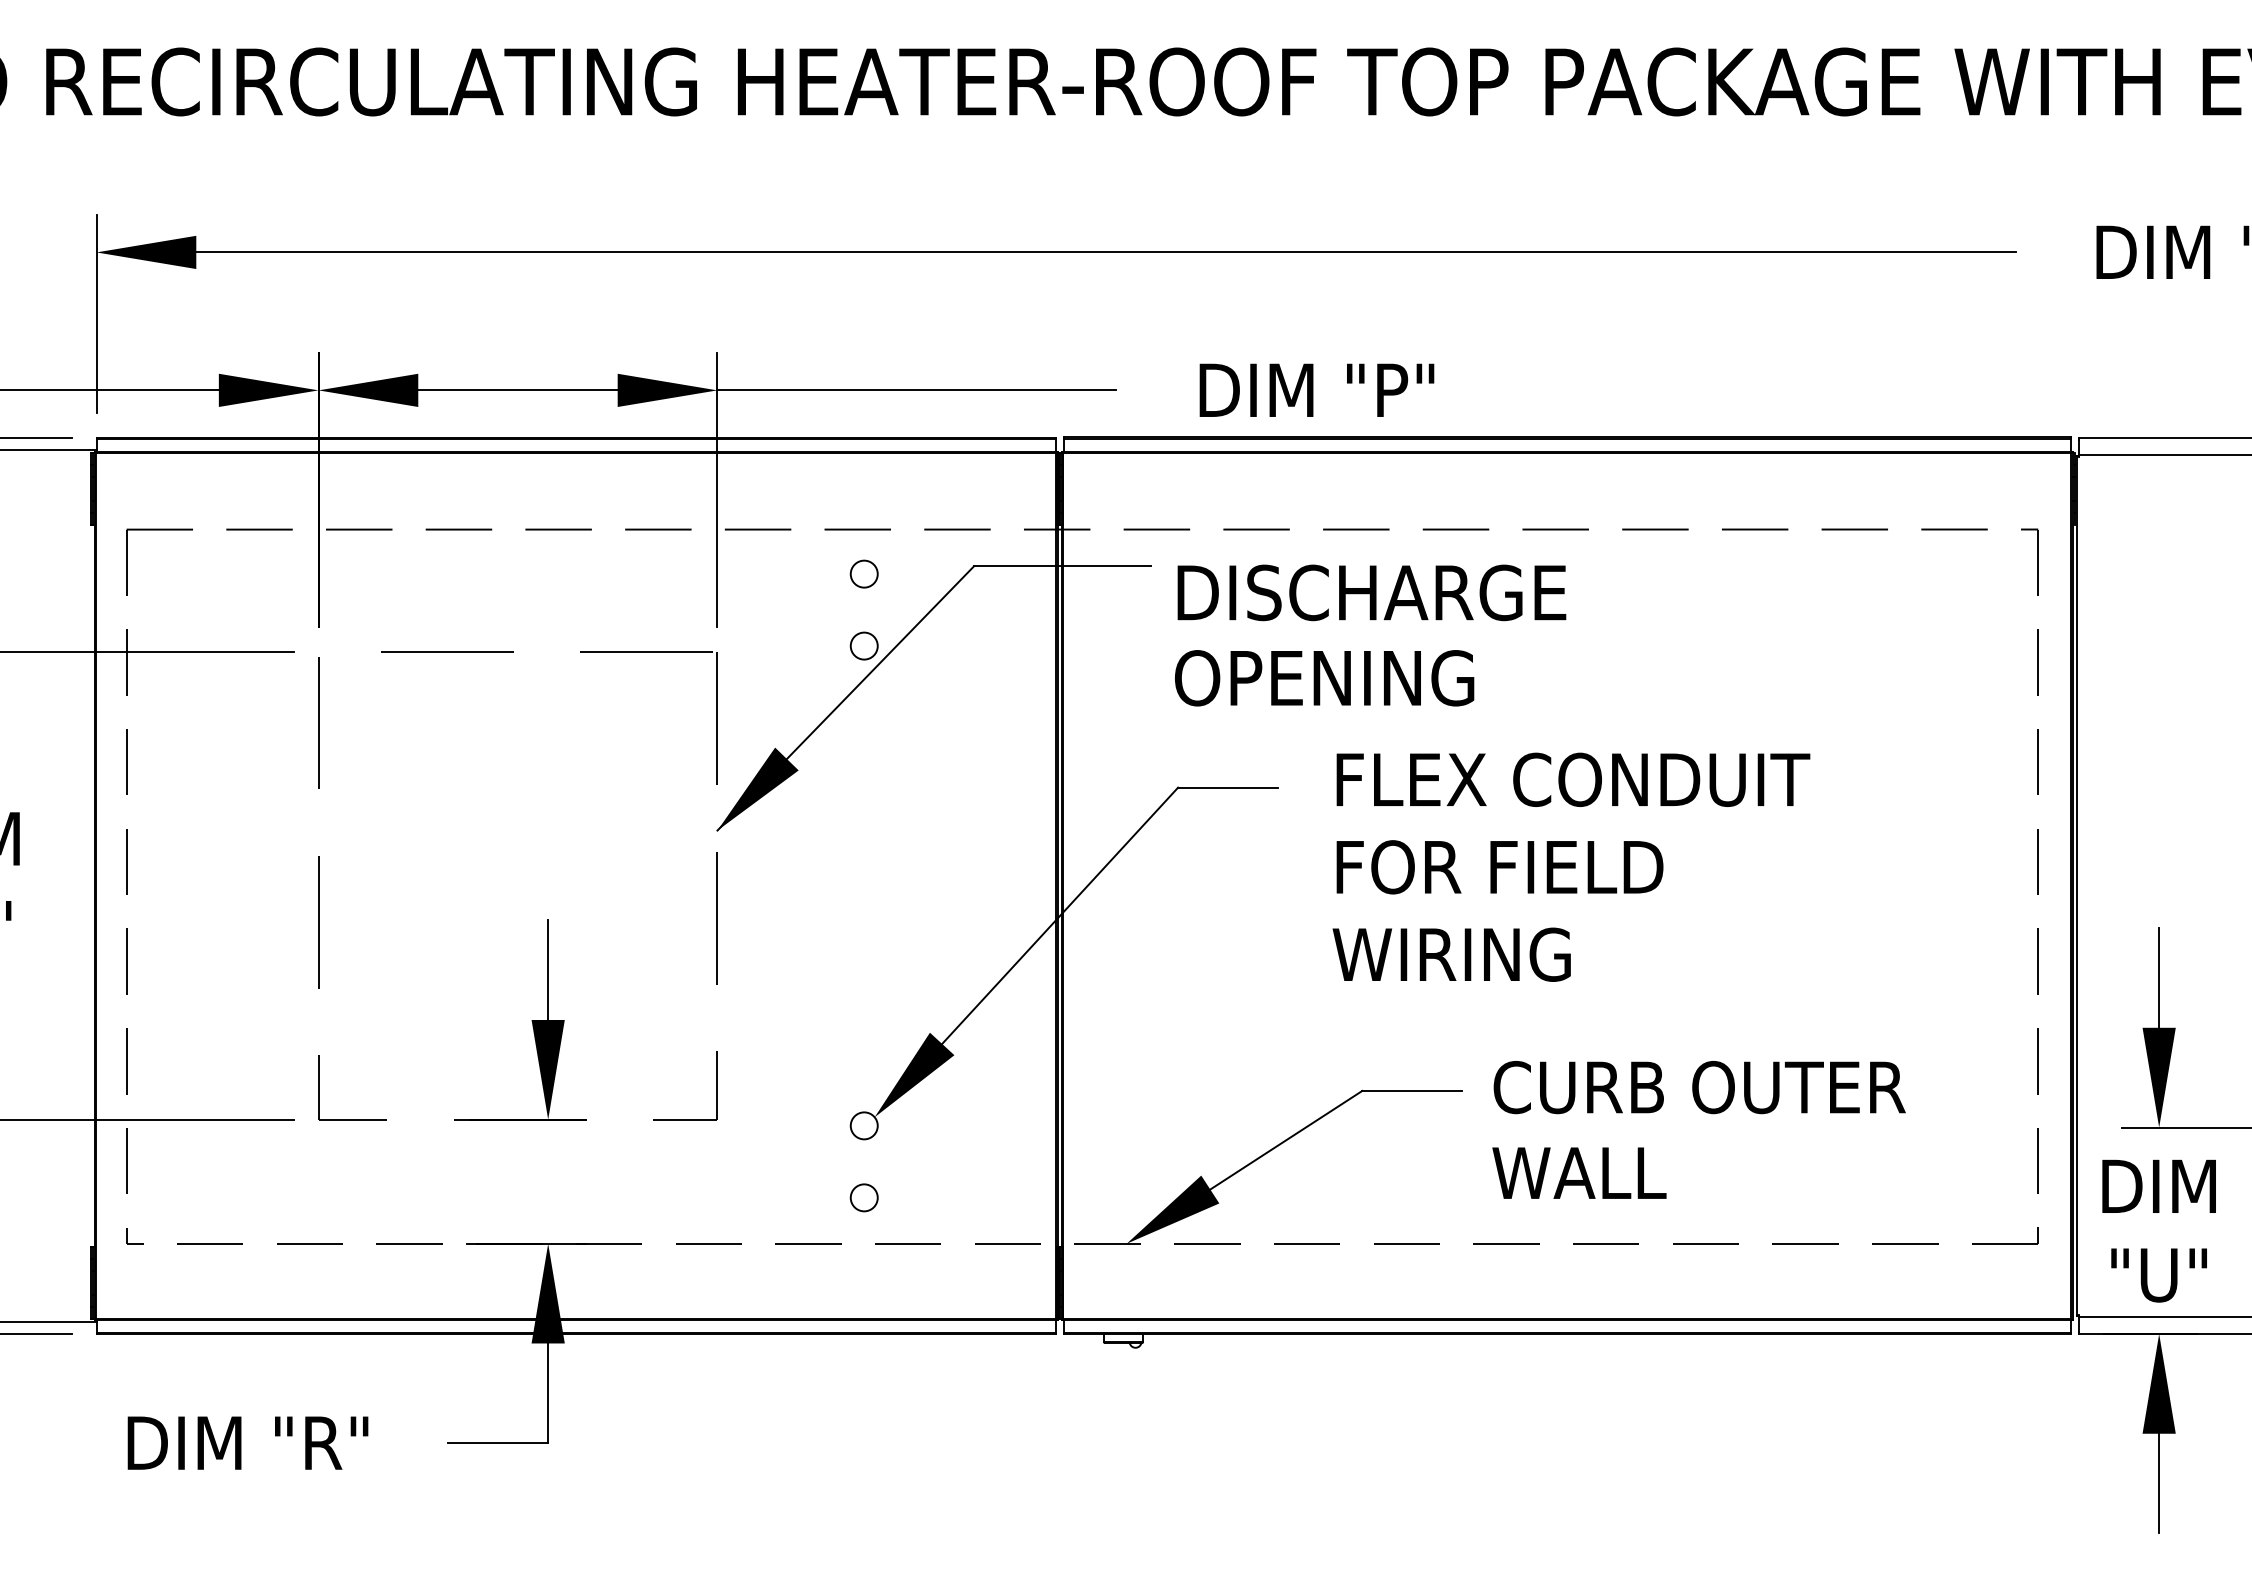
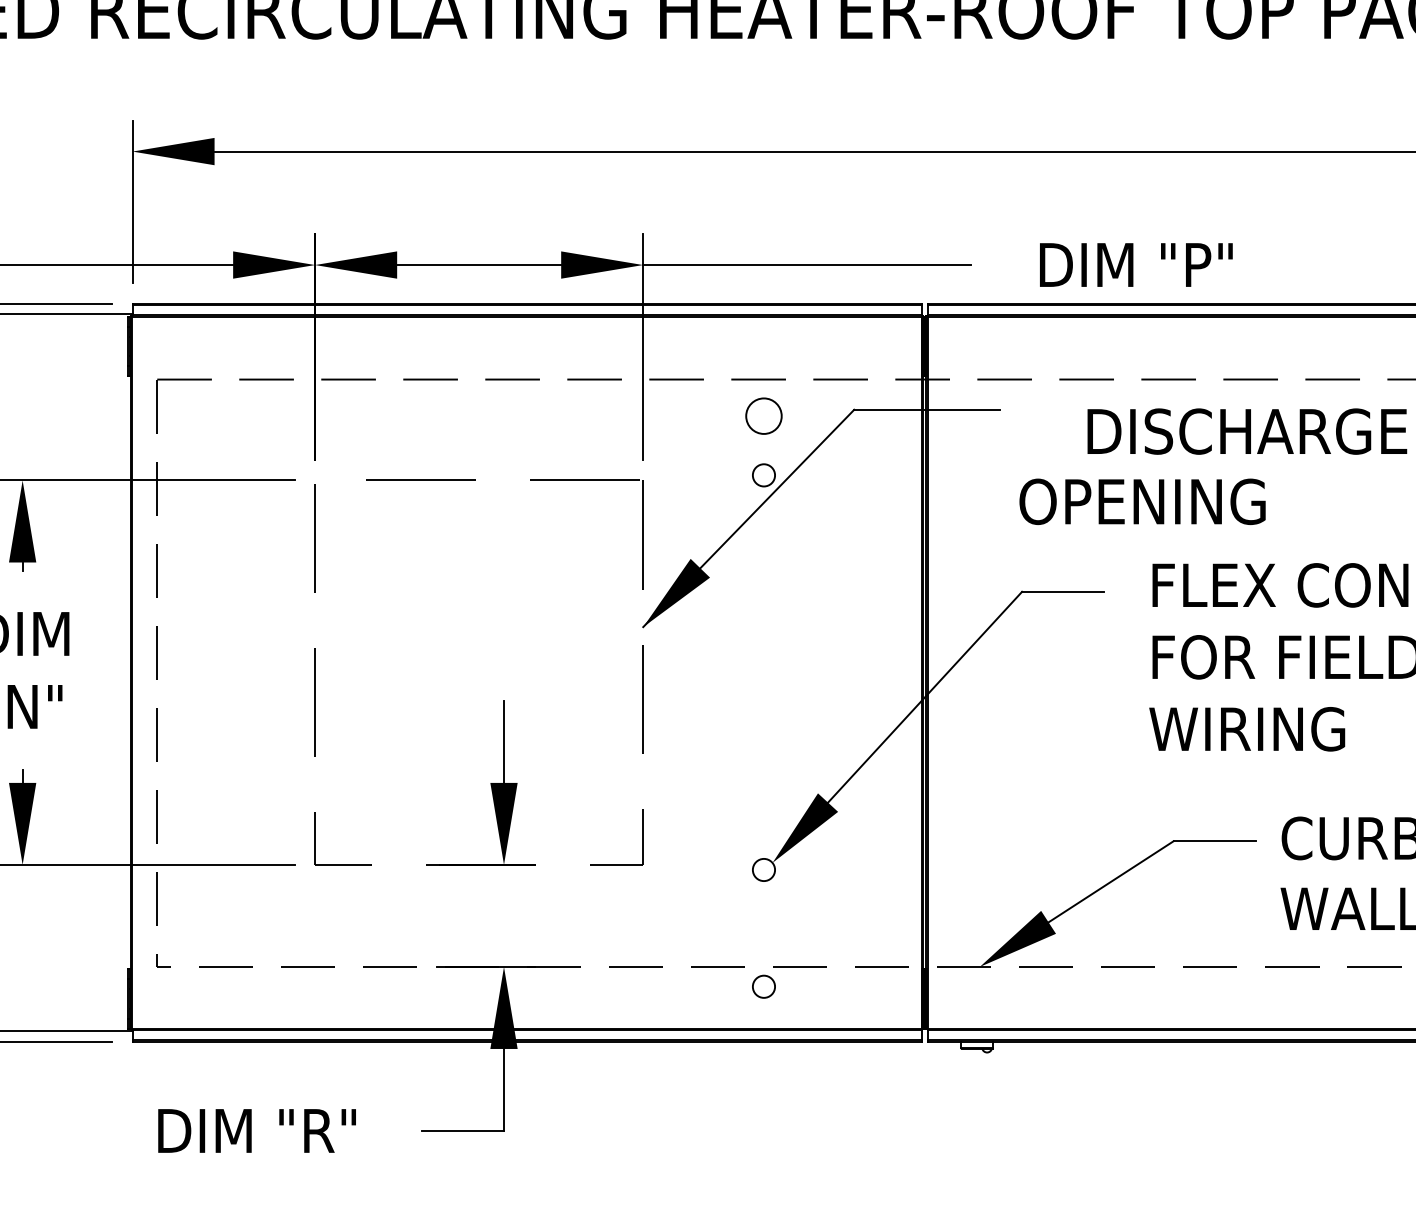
circle: (863, 573) -> (763, 415), size x1.6
text: (1371, 592) -> (1246, 431), moved
circle: (863, 1197) -> (763, 986), moved

